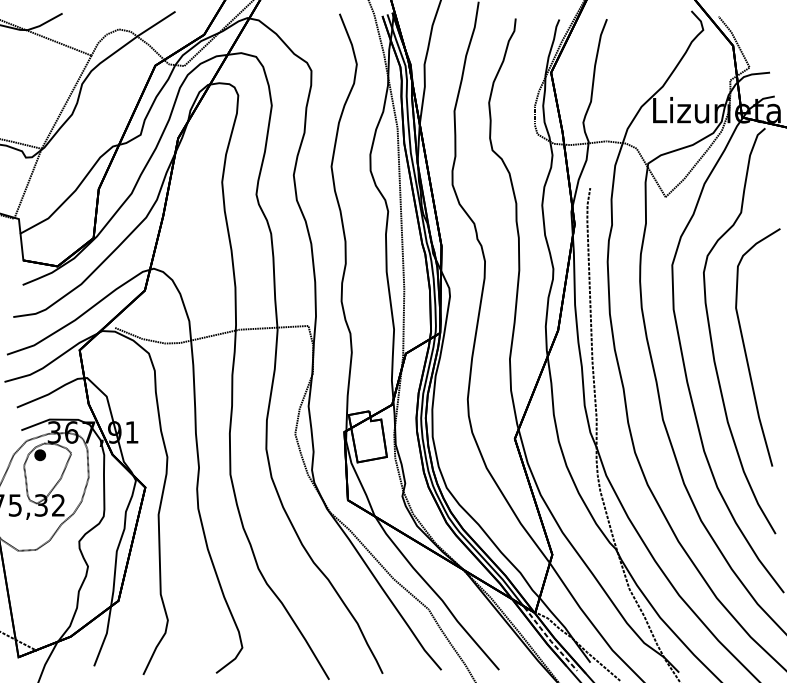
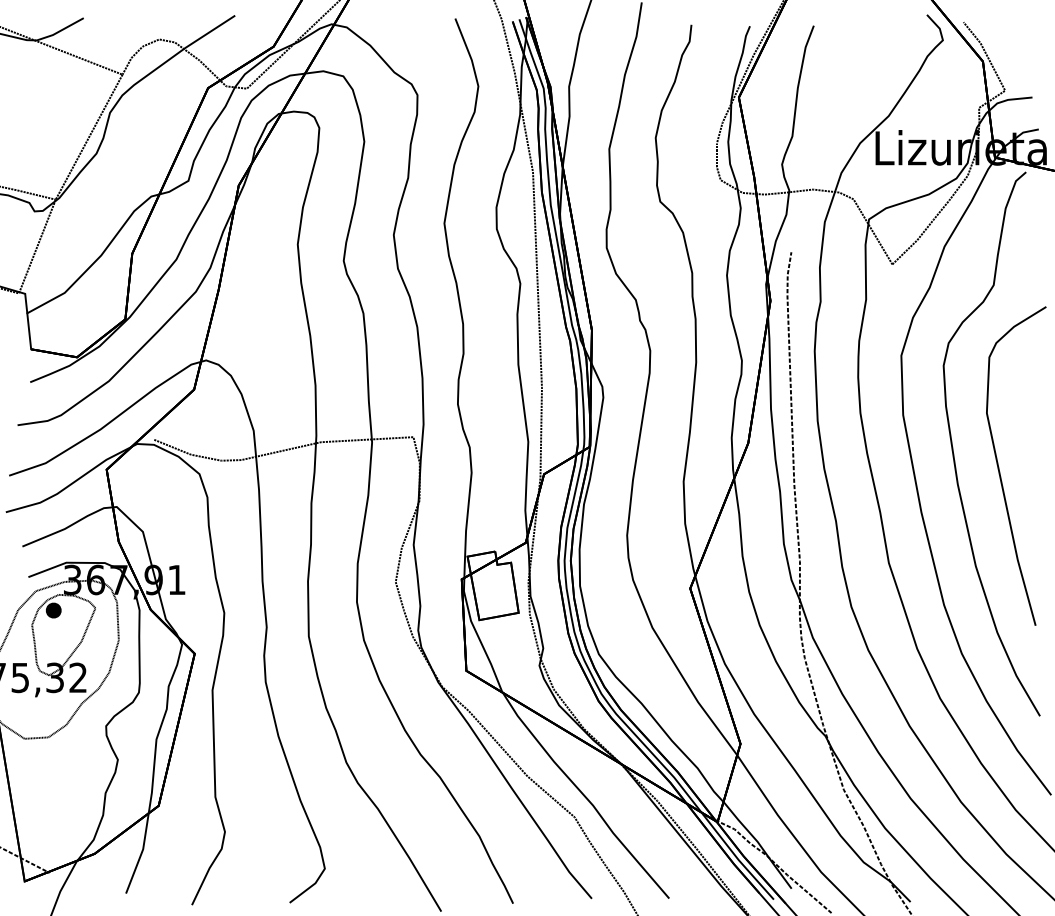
line: (550, 639) -> (737, 857), dashed -> solid

